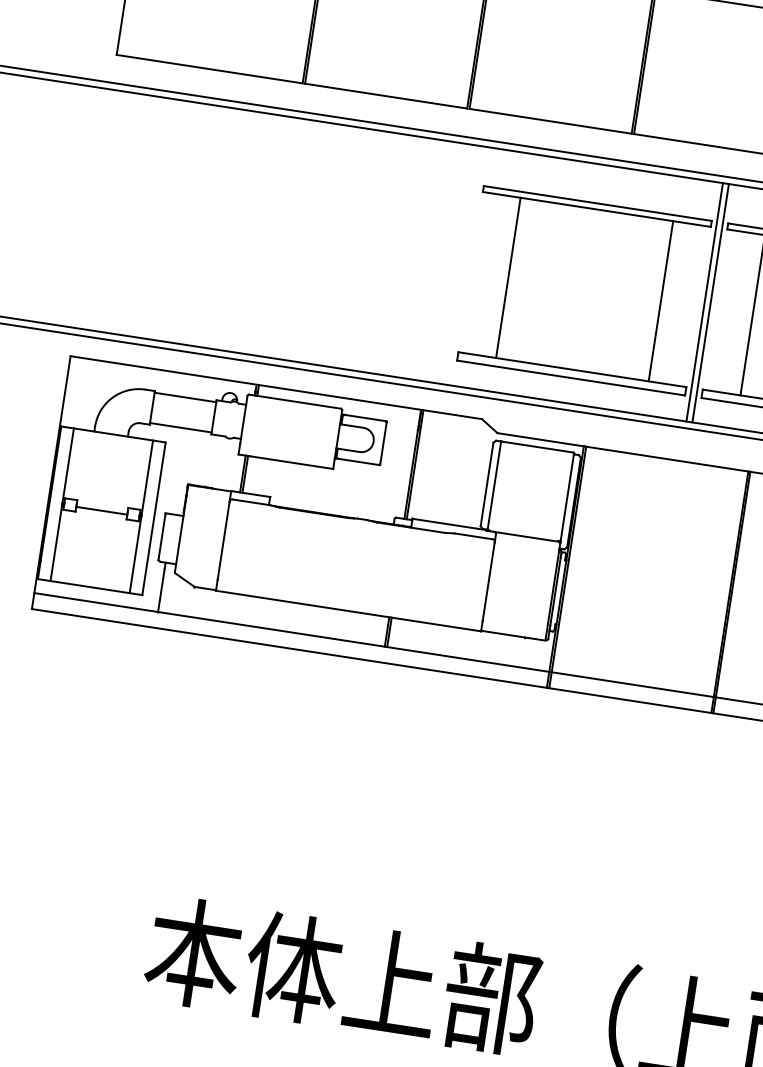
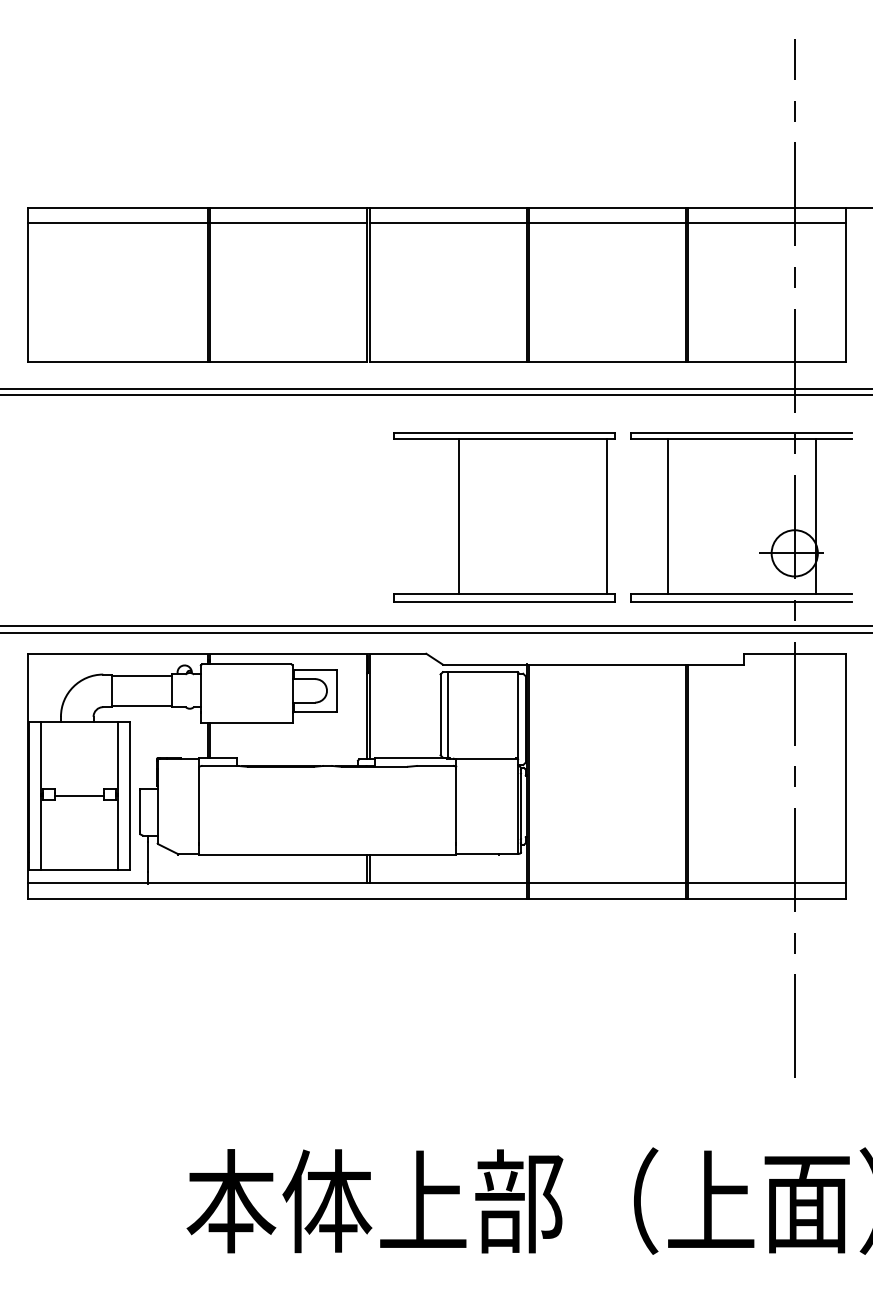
line: (508, 277) -> (458, 515), moved
line: (660, 300) -> (606, 515), moved
line: (704, 302) -> (620, 510), removed
line: (711, 302) -> (626, 510), removed

